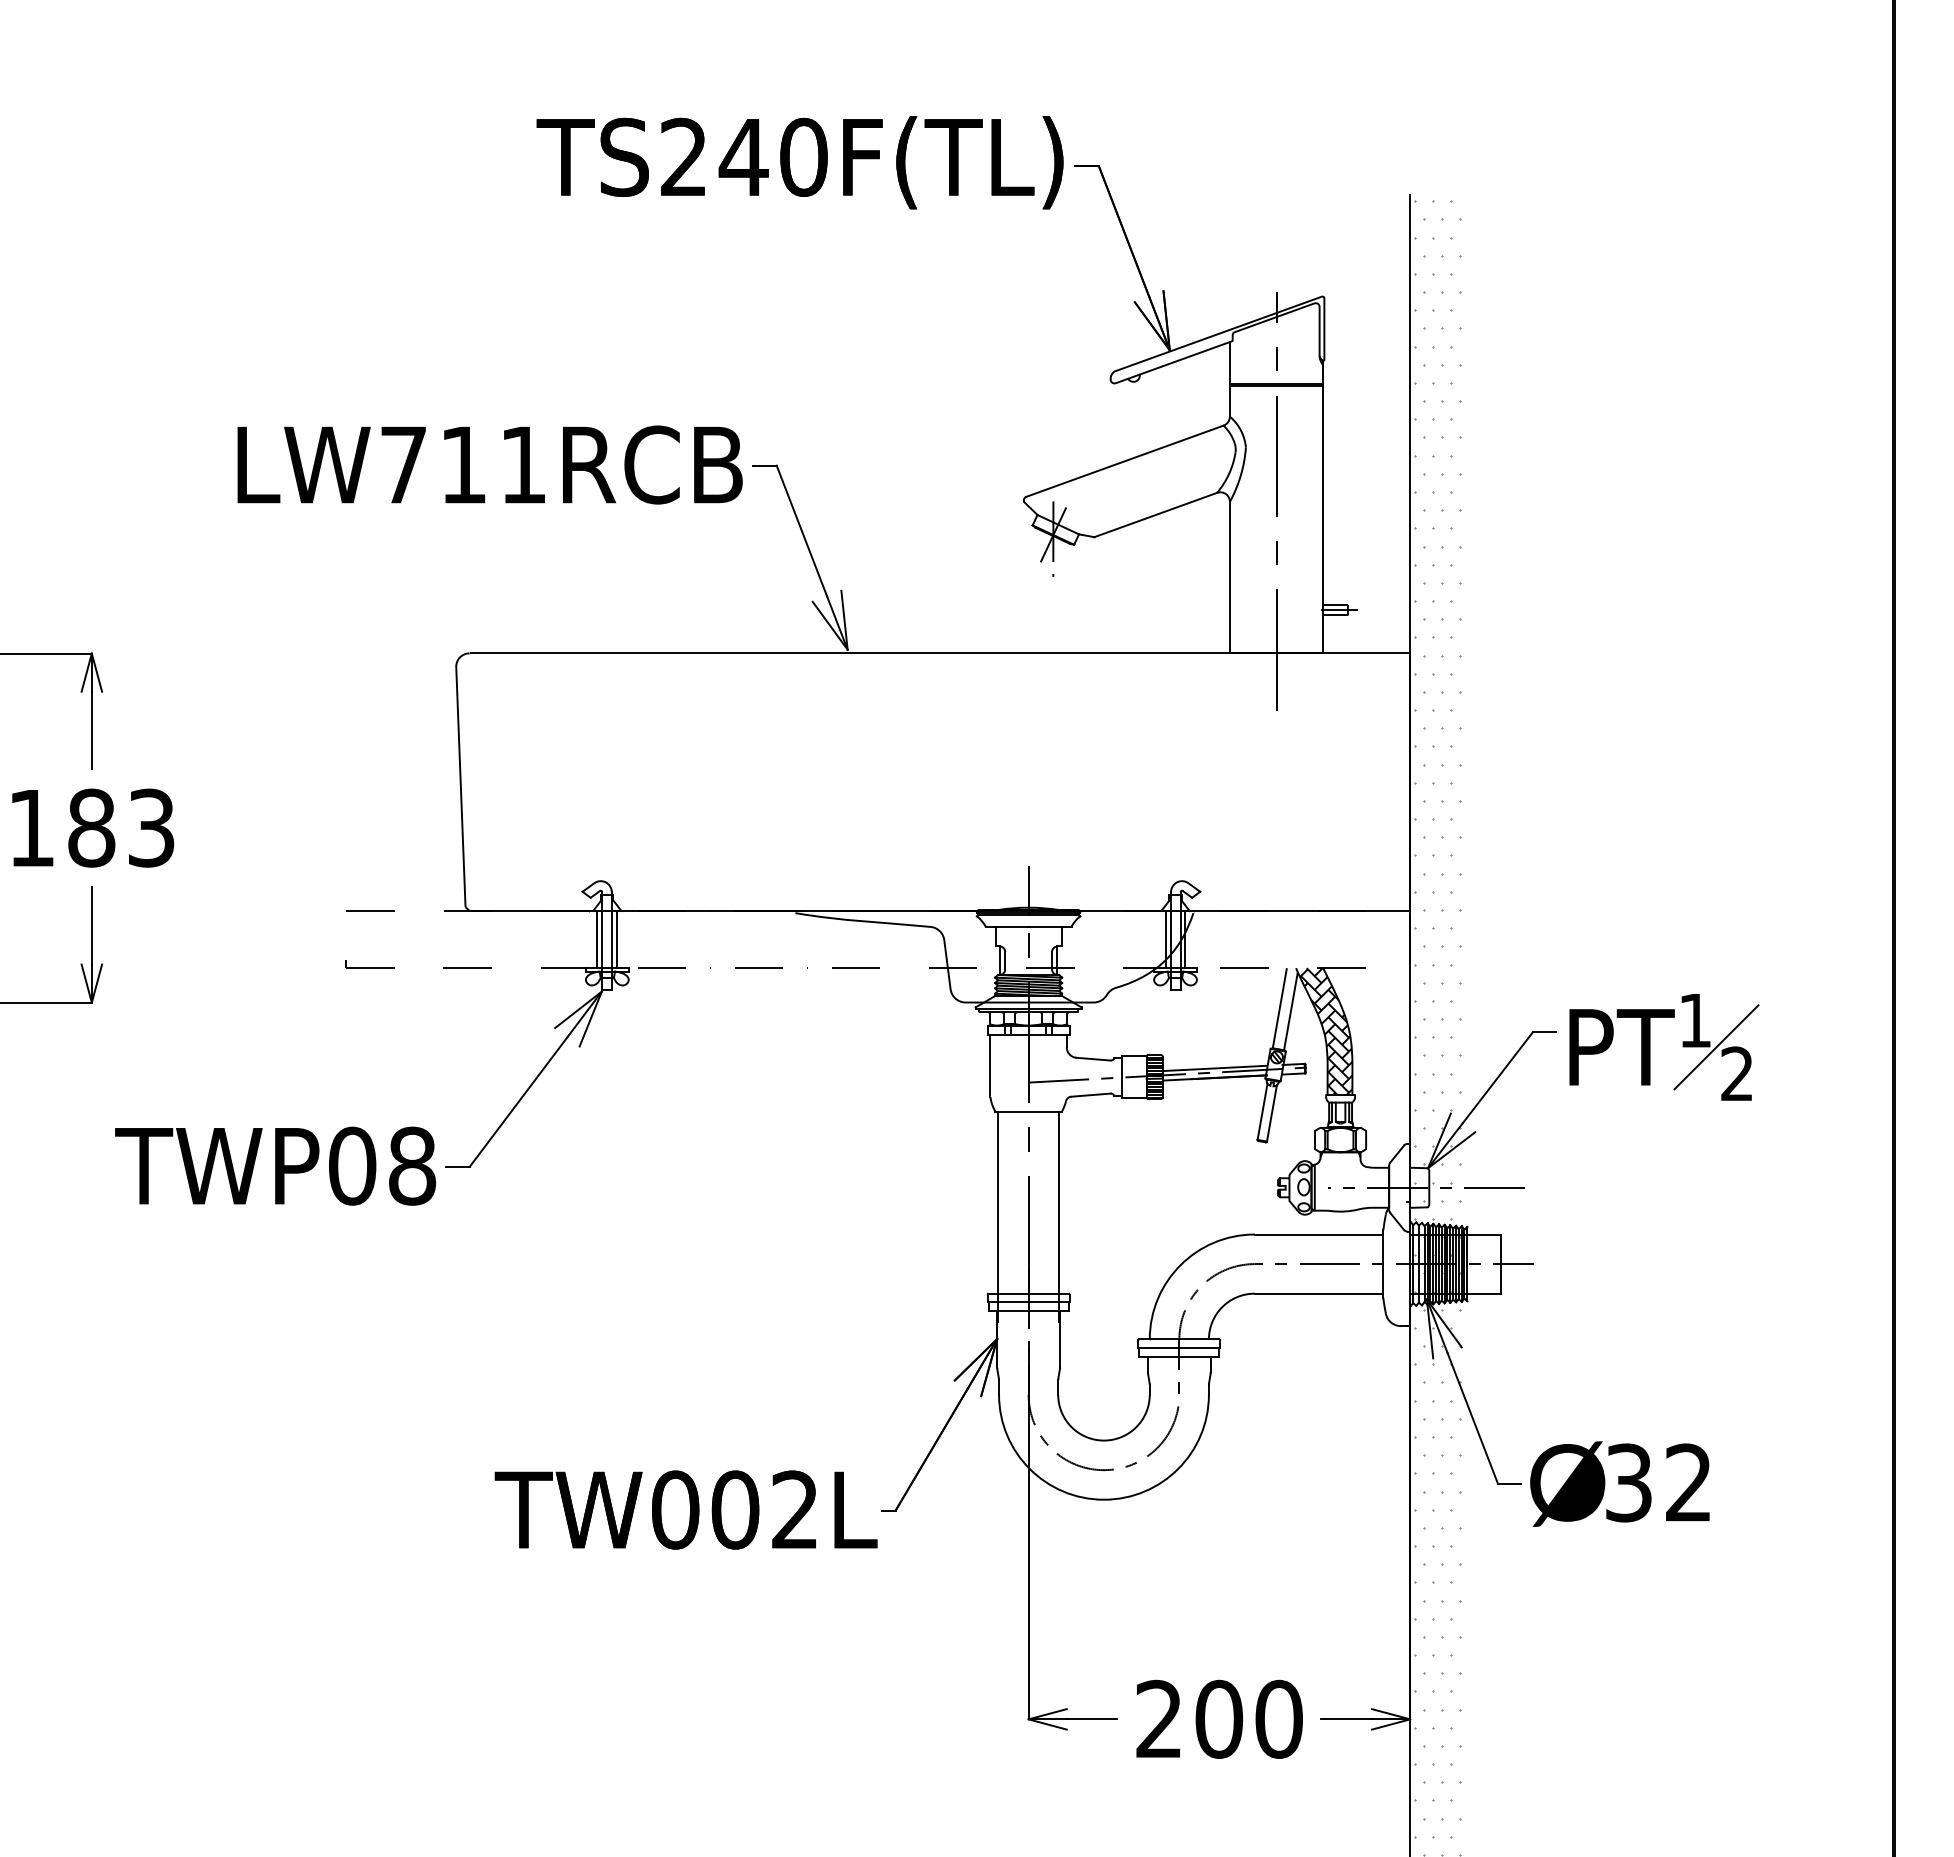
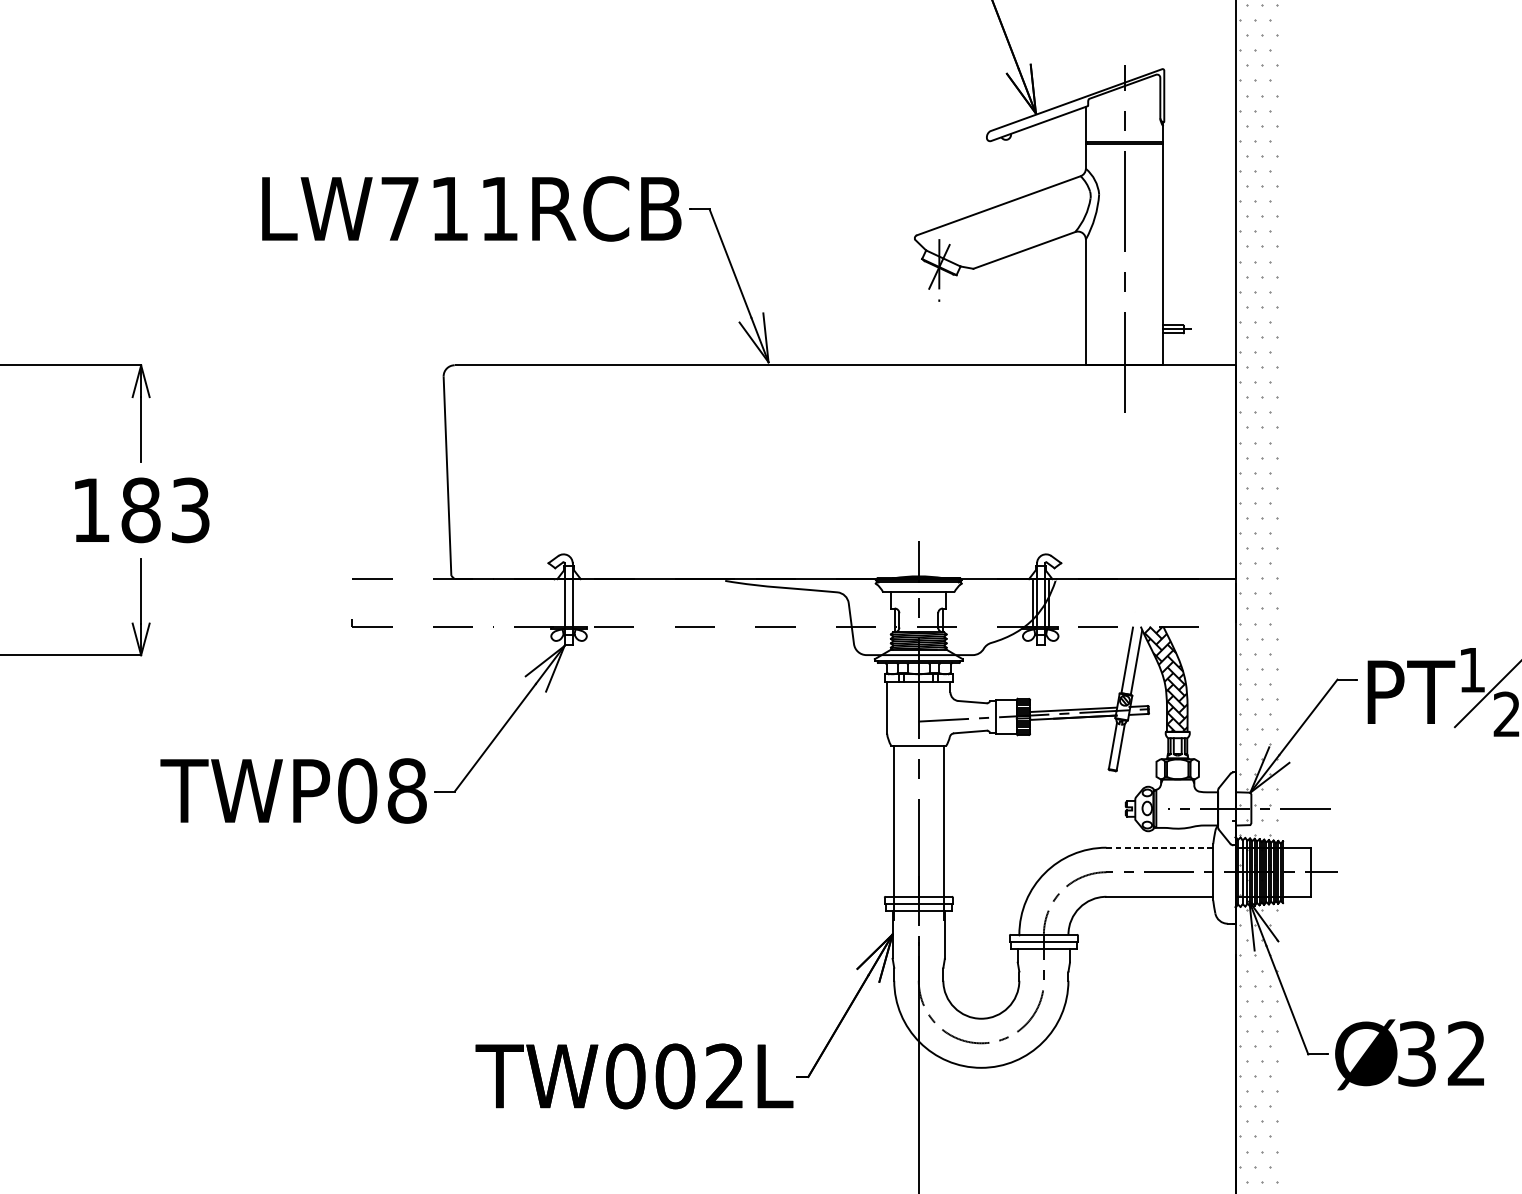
line: (597, 939) -> (560, 602), removed
line: (616, 939) -> (576, 602), removed
line: (1319, 1234) -> (1160, 847), solid -> dashed

